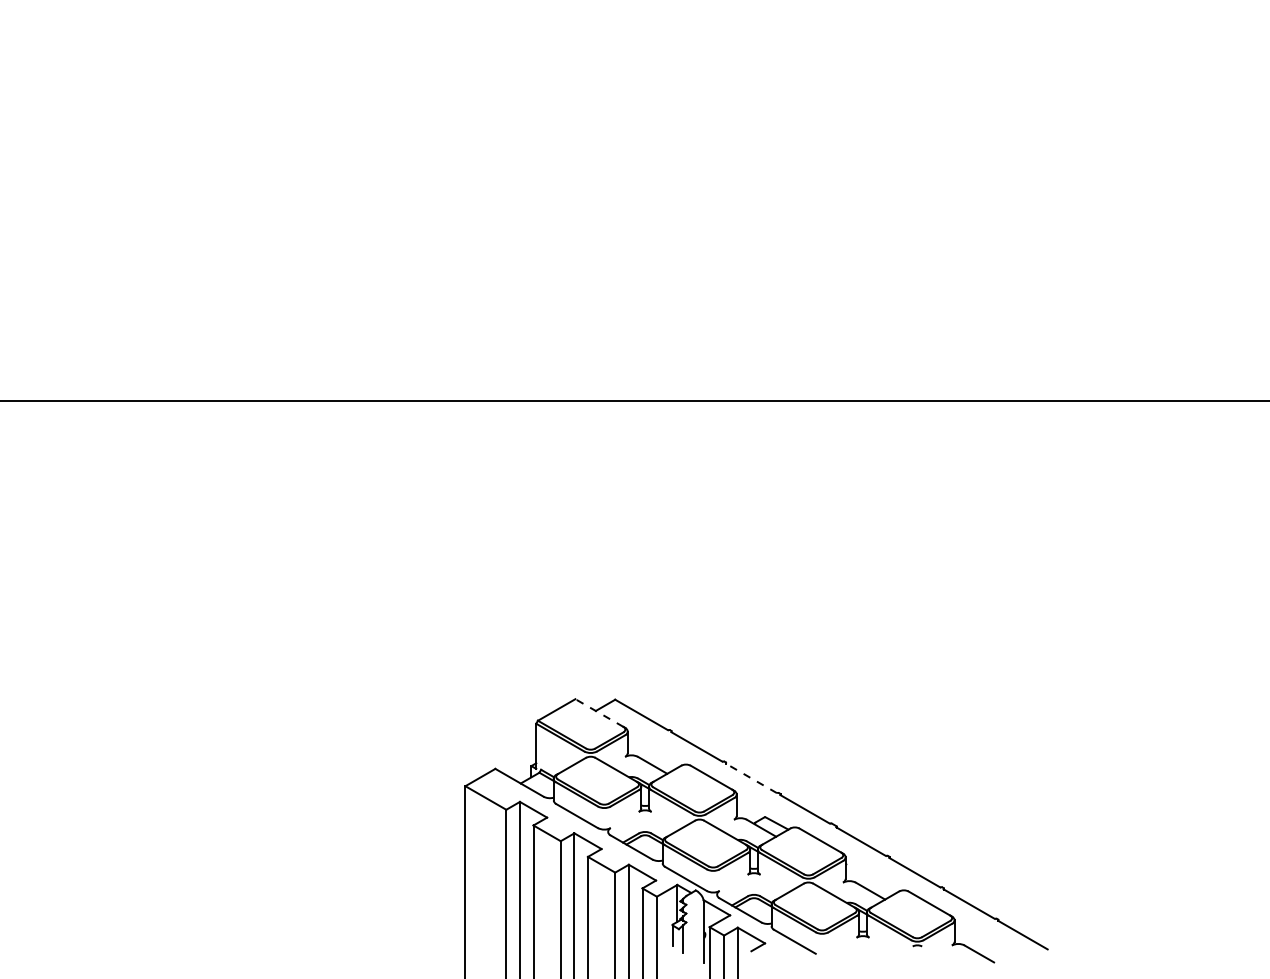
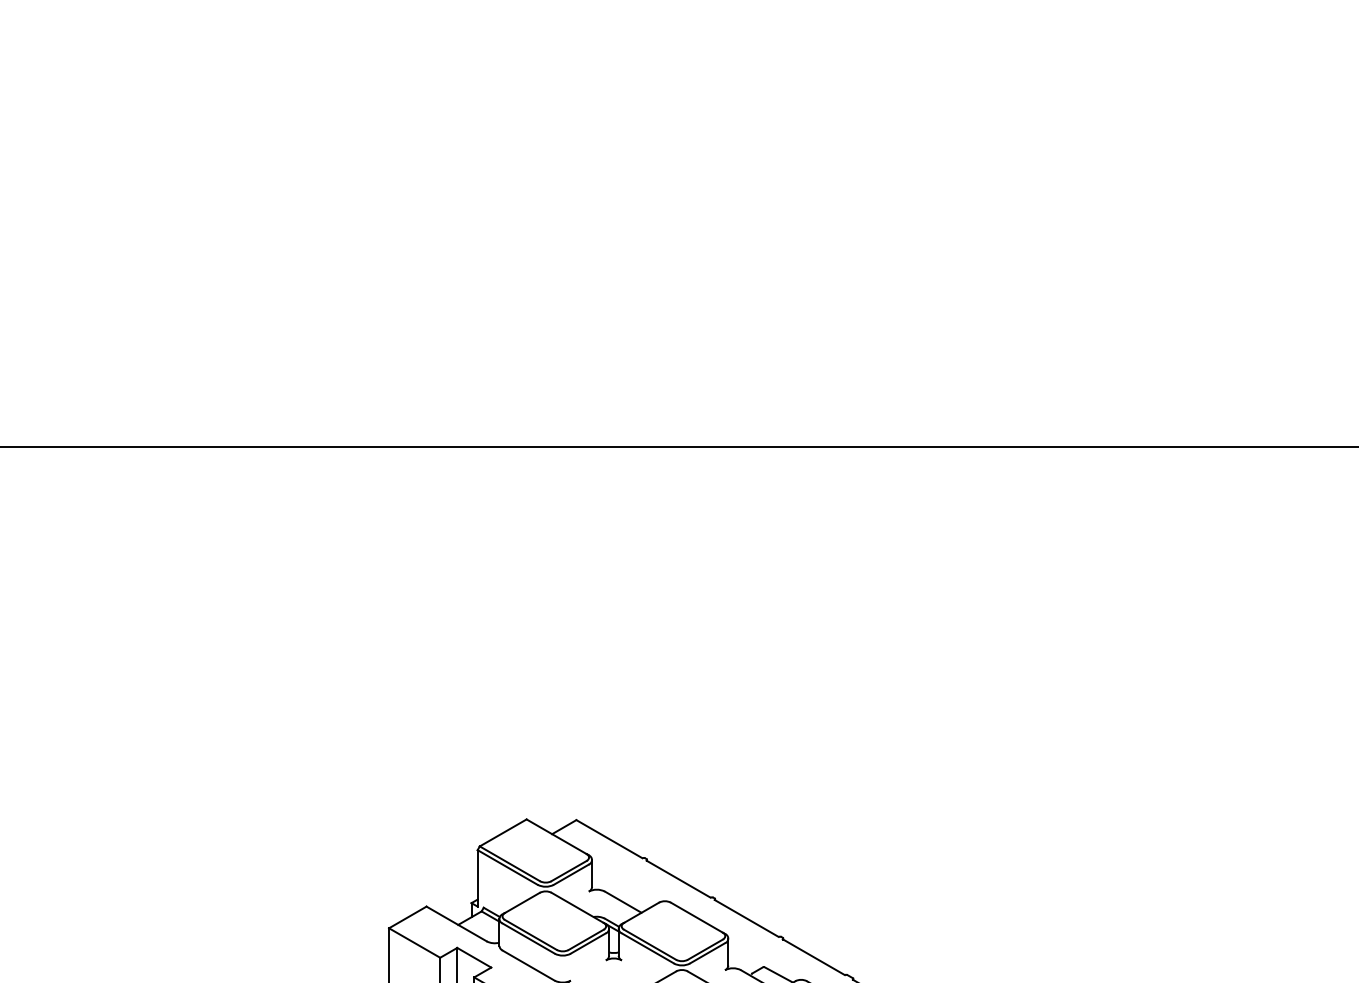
line: (599, 713) -> (556, 837), dashed -> solid
line: (751, 778) -> (746, 918), dashed -> solid

